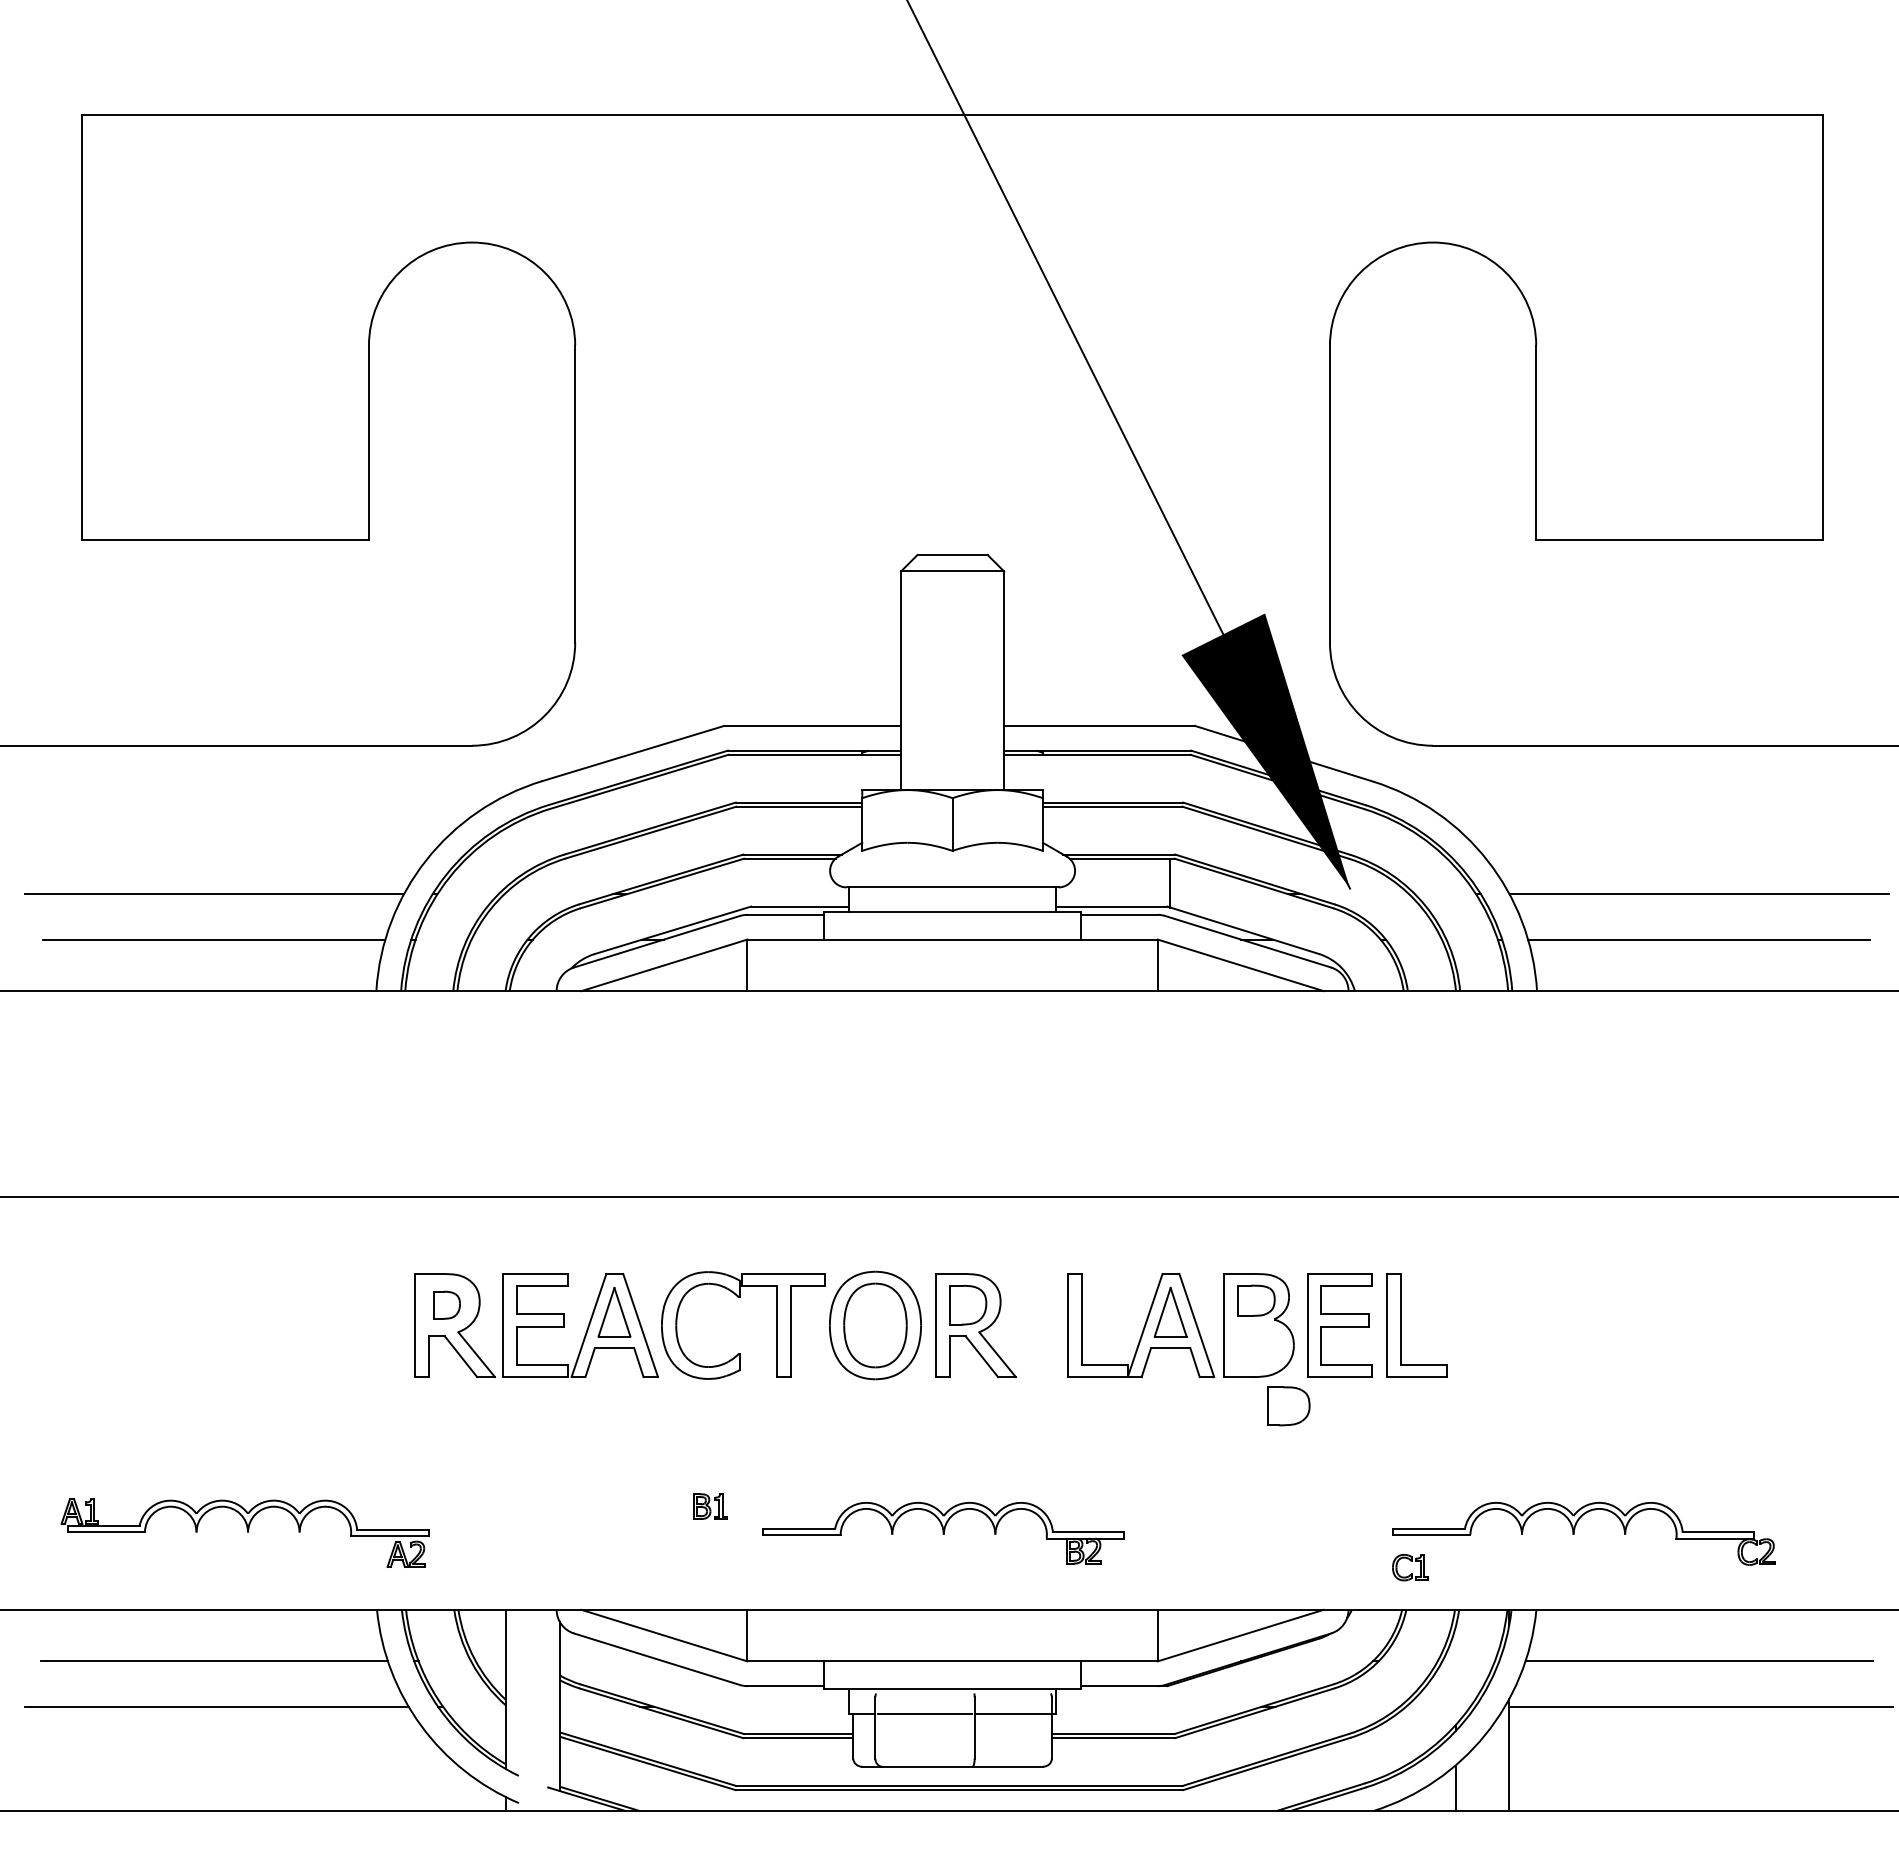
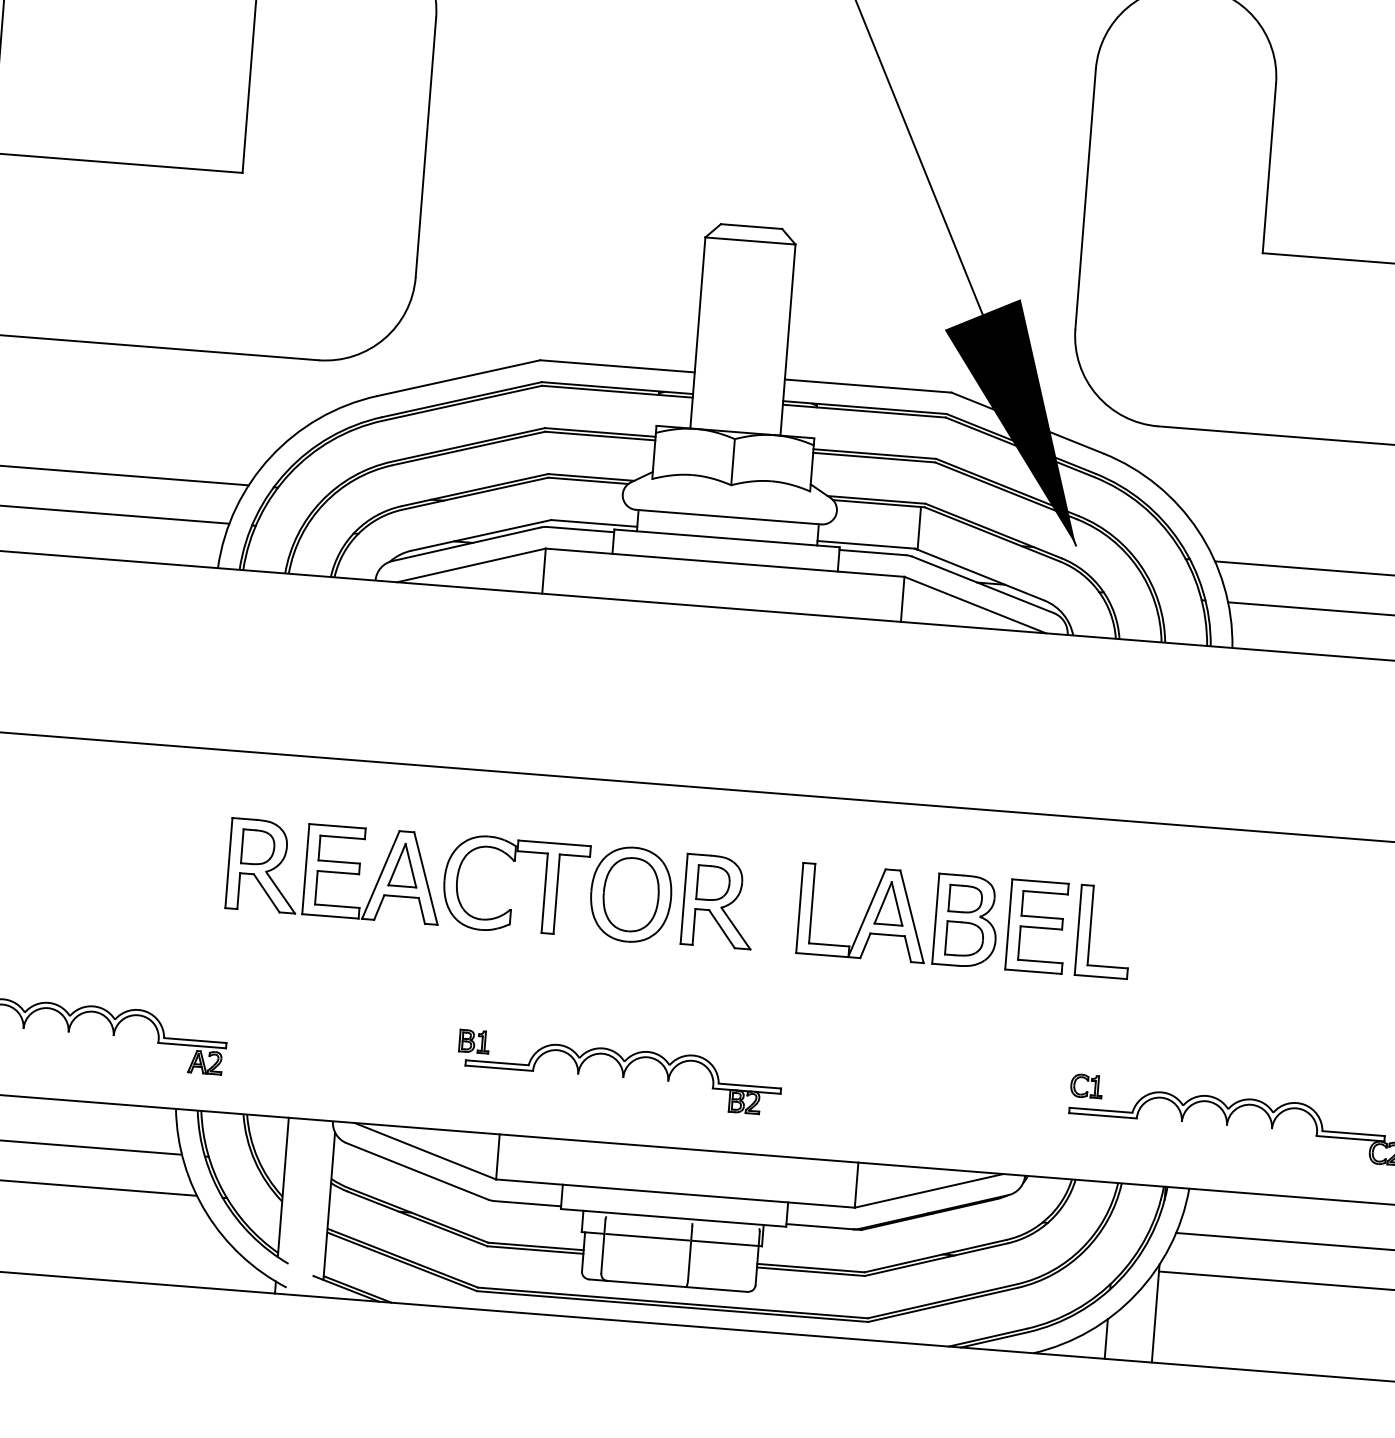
part: (447, 1305) -> (258, 847), size x1.43
part: (1288, 1406) -> (964, 939), moved
part: (943, 1532) -> (623, 1076), moved
part: (1410, 1567) -> (1086, 1086), moved

